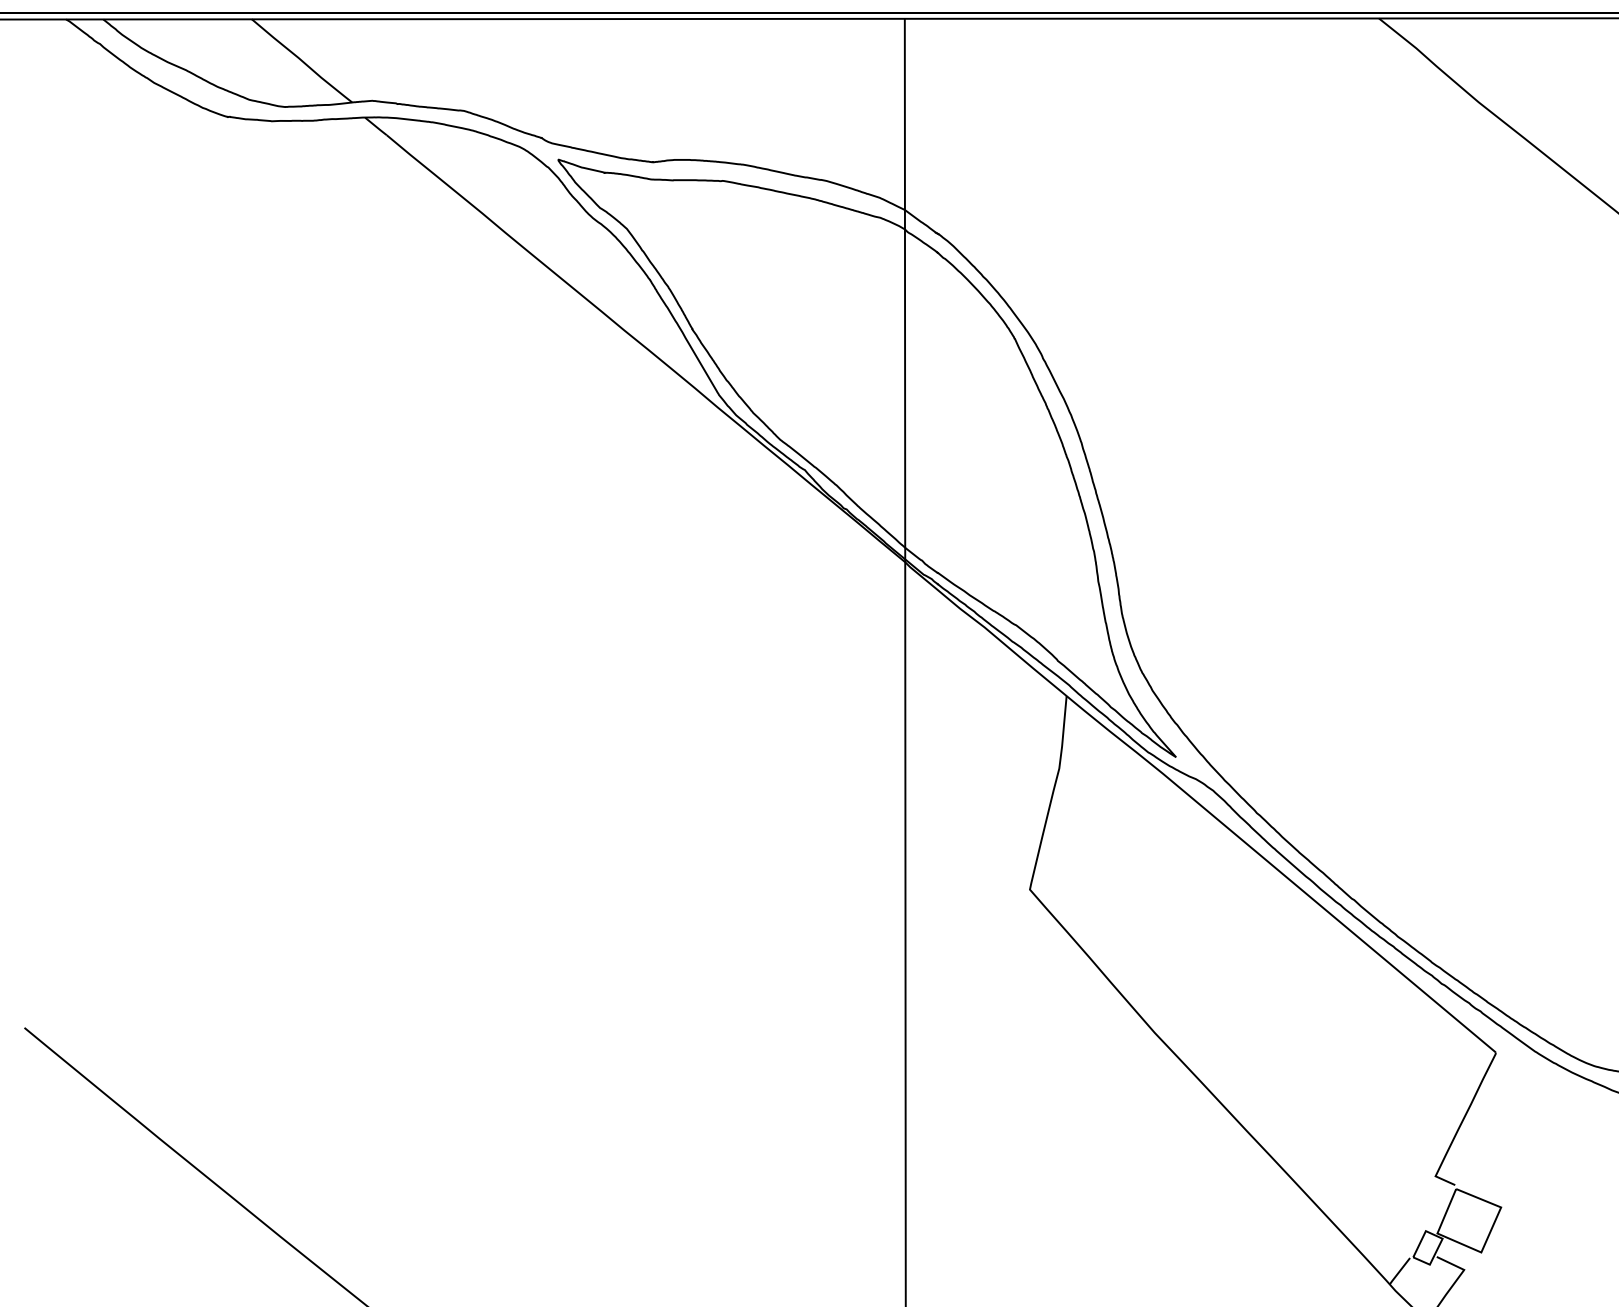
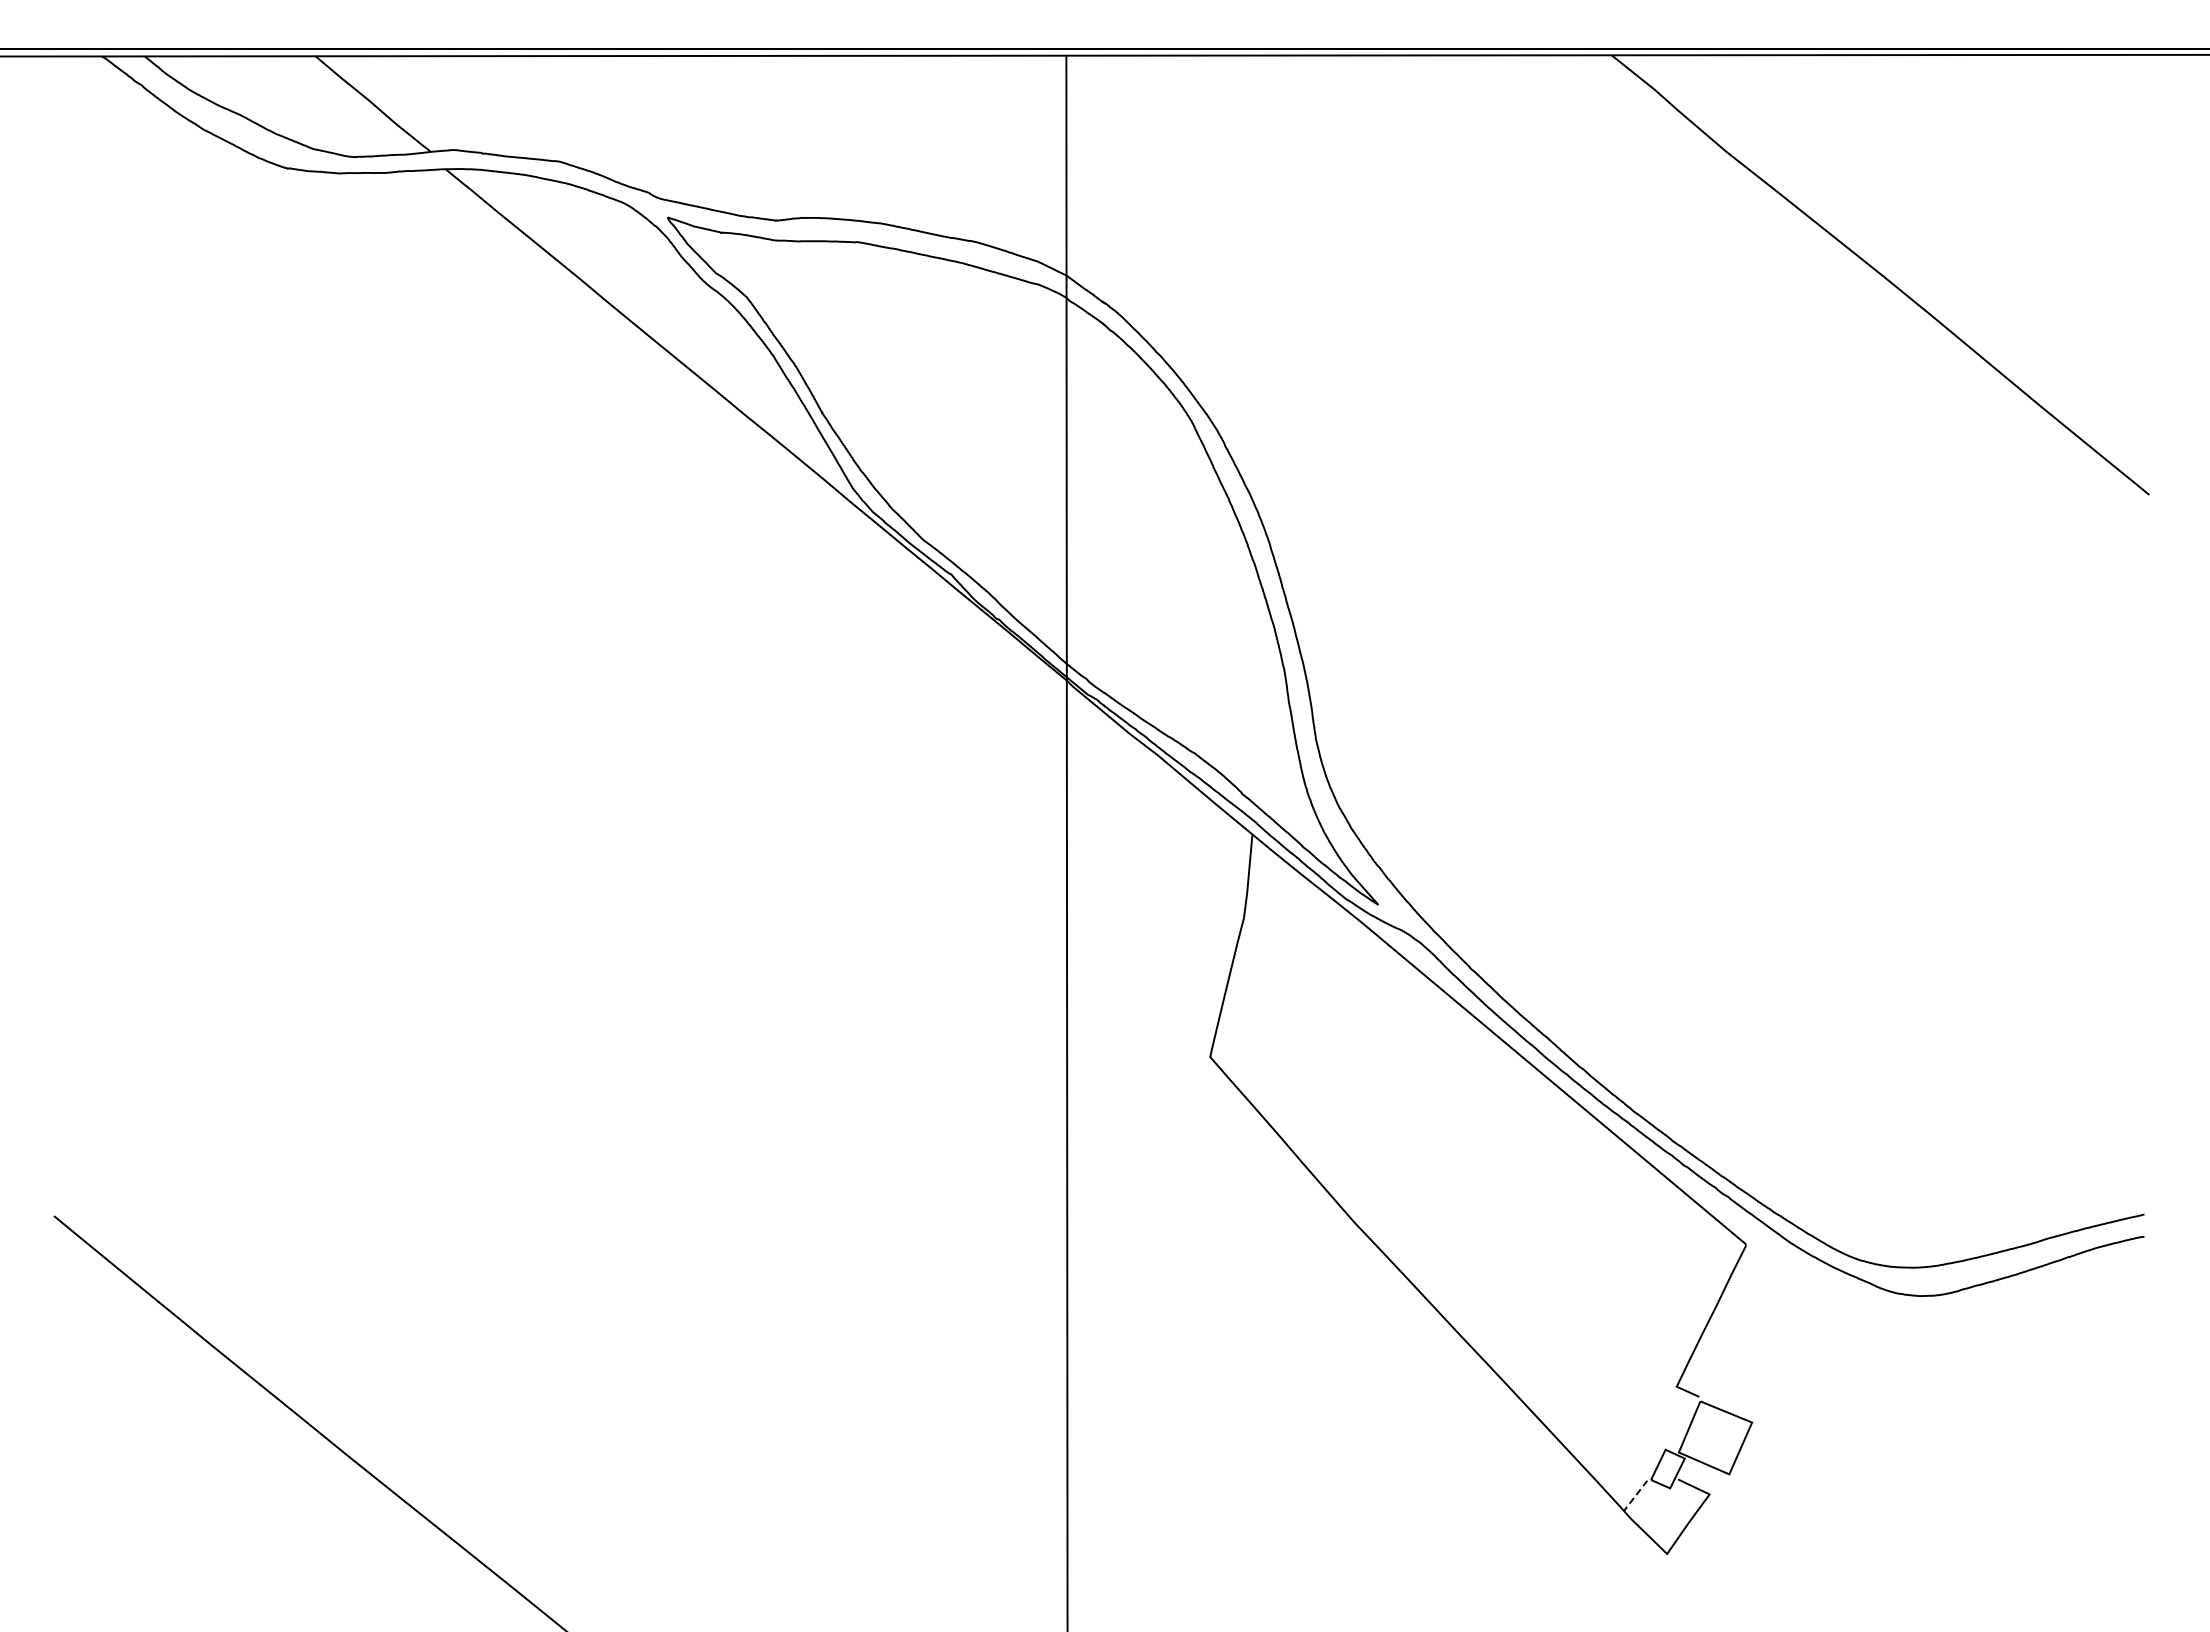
line: (1399, 1271) -> (1635, 1496), solid -> dashed

